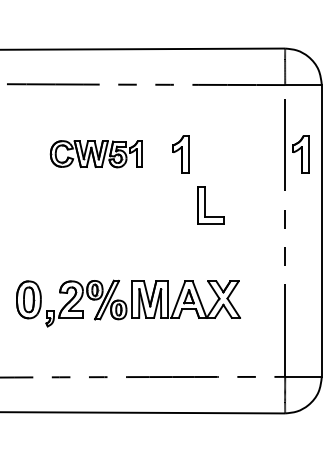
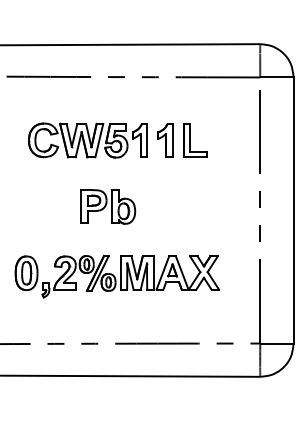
part: (95, 153) -> (87, 139), size x1.43
part: (300, 154) -> (274, 140), removed
part: (210, 205) -> (194, 140), moved
part: (118, 226) -> (108, 206), added

